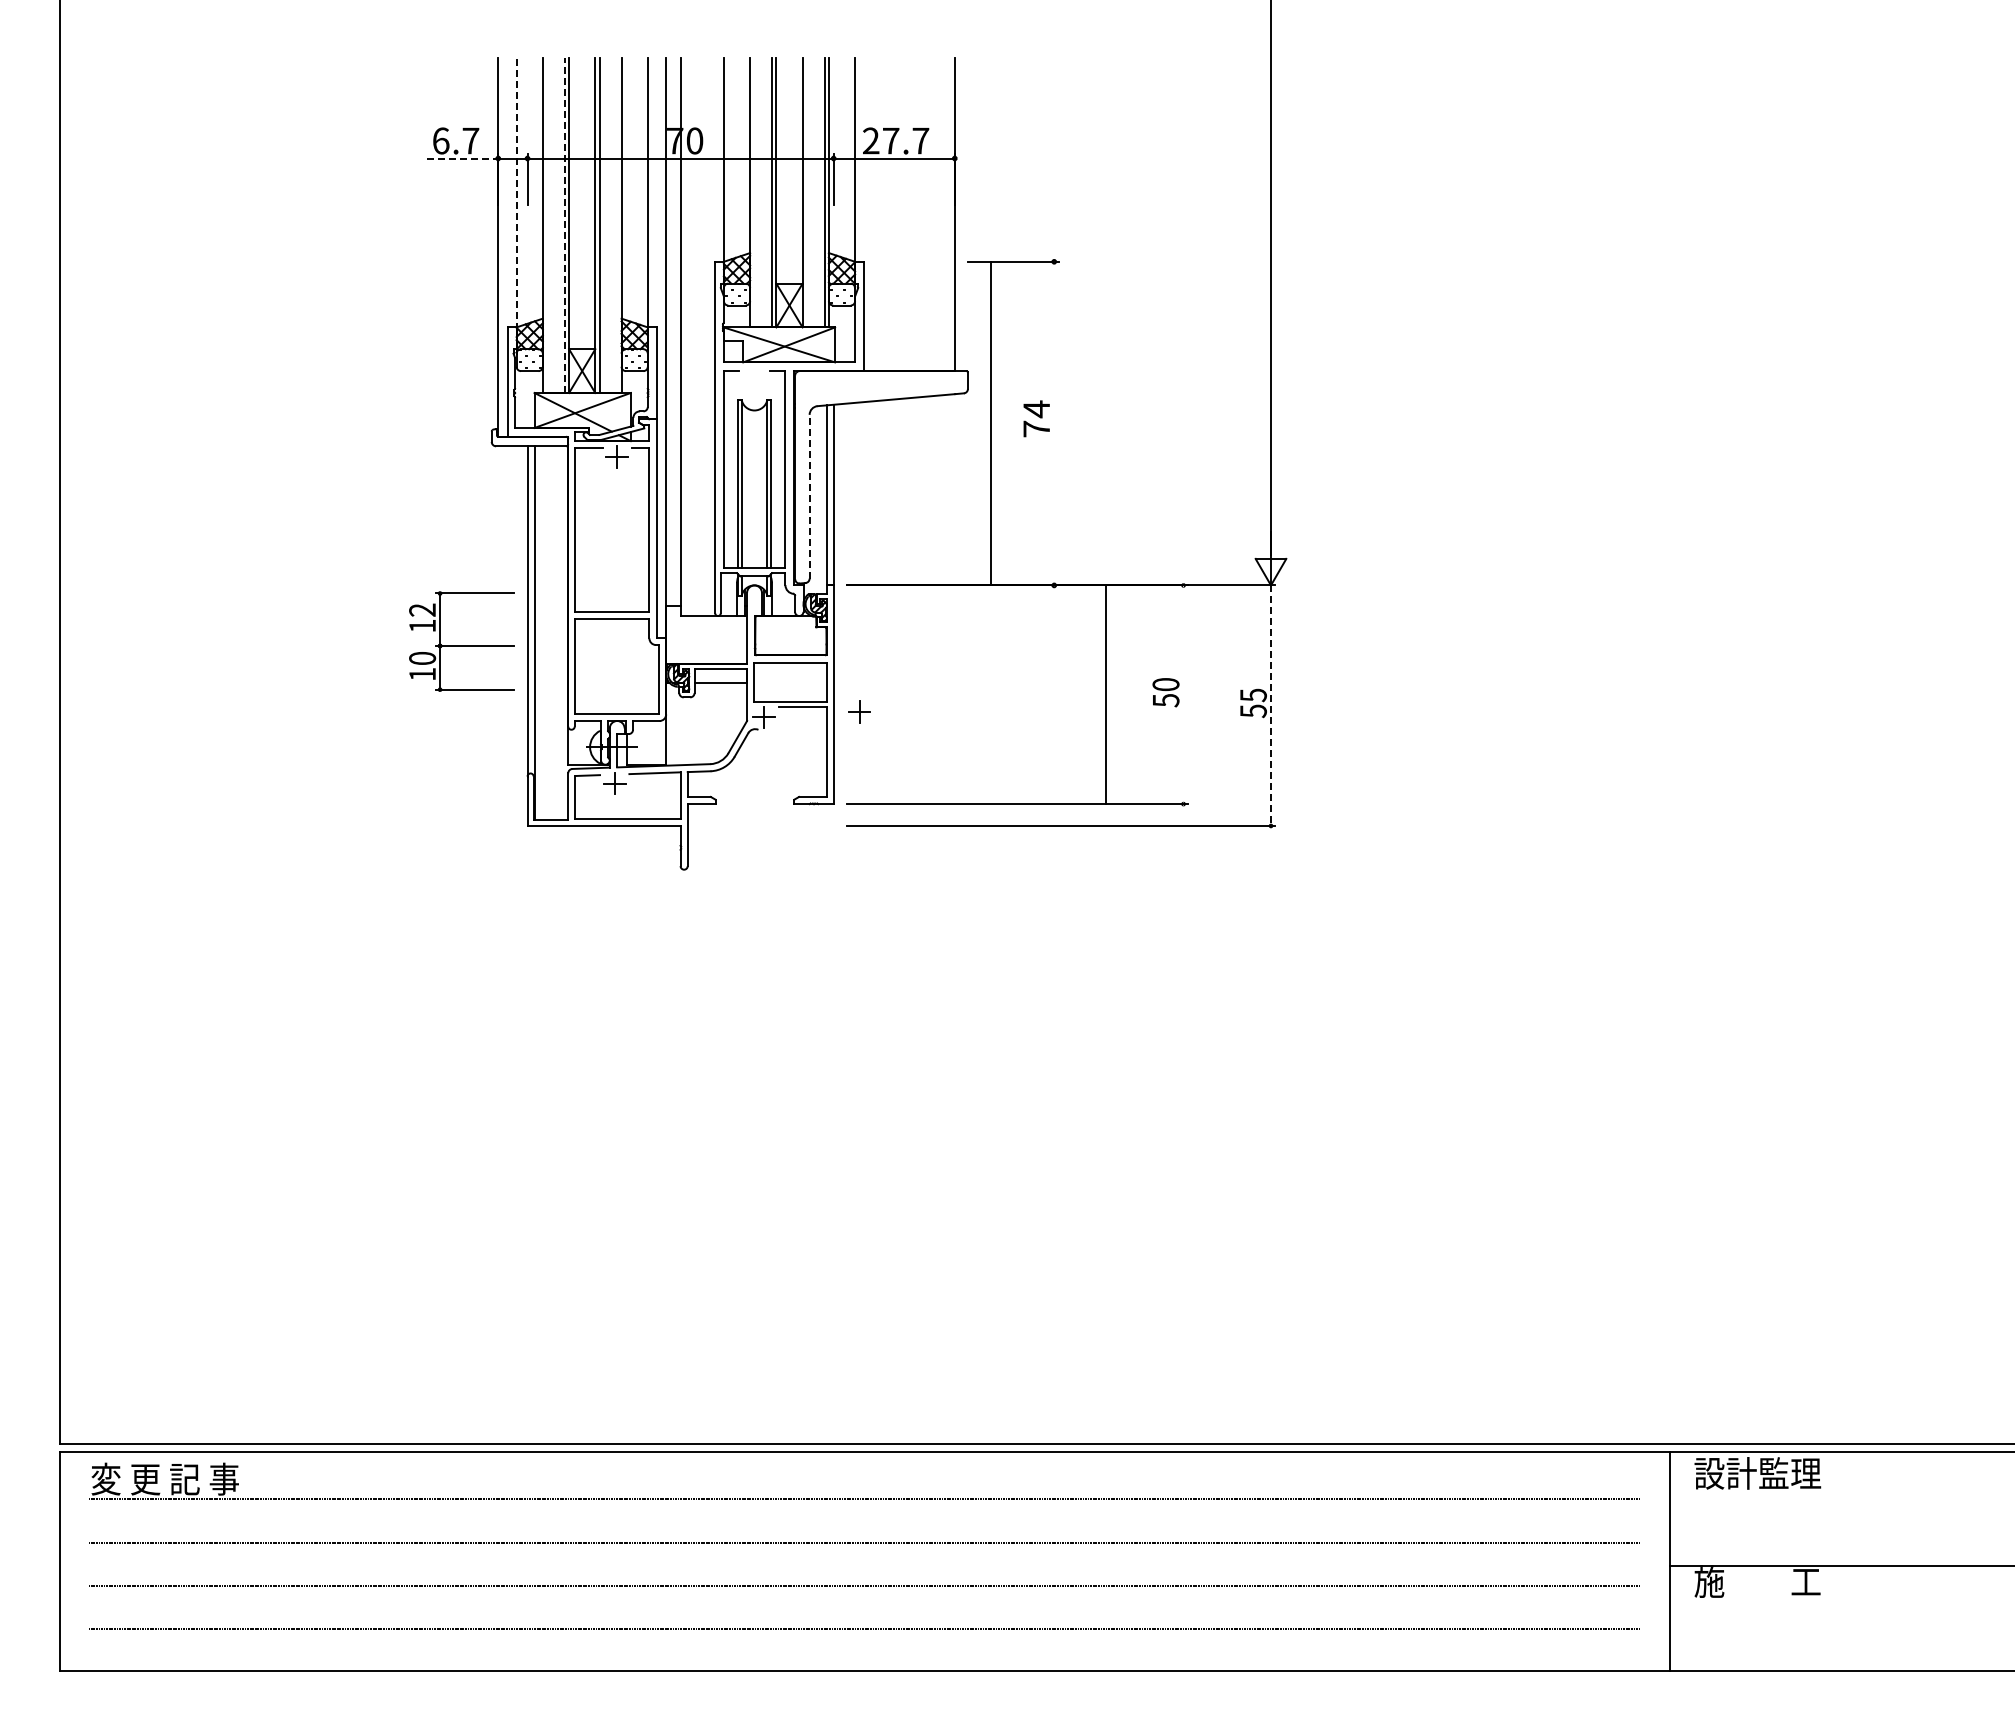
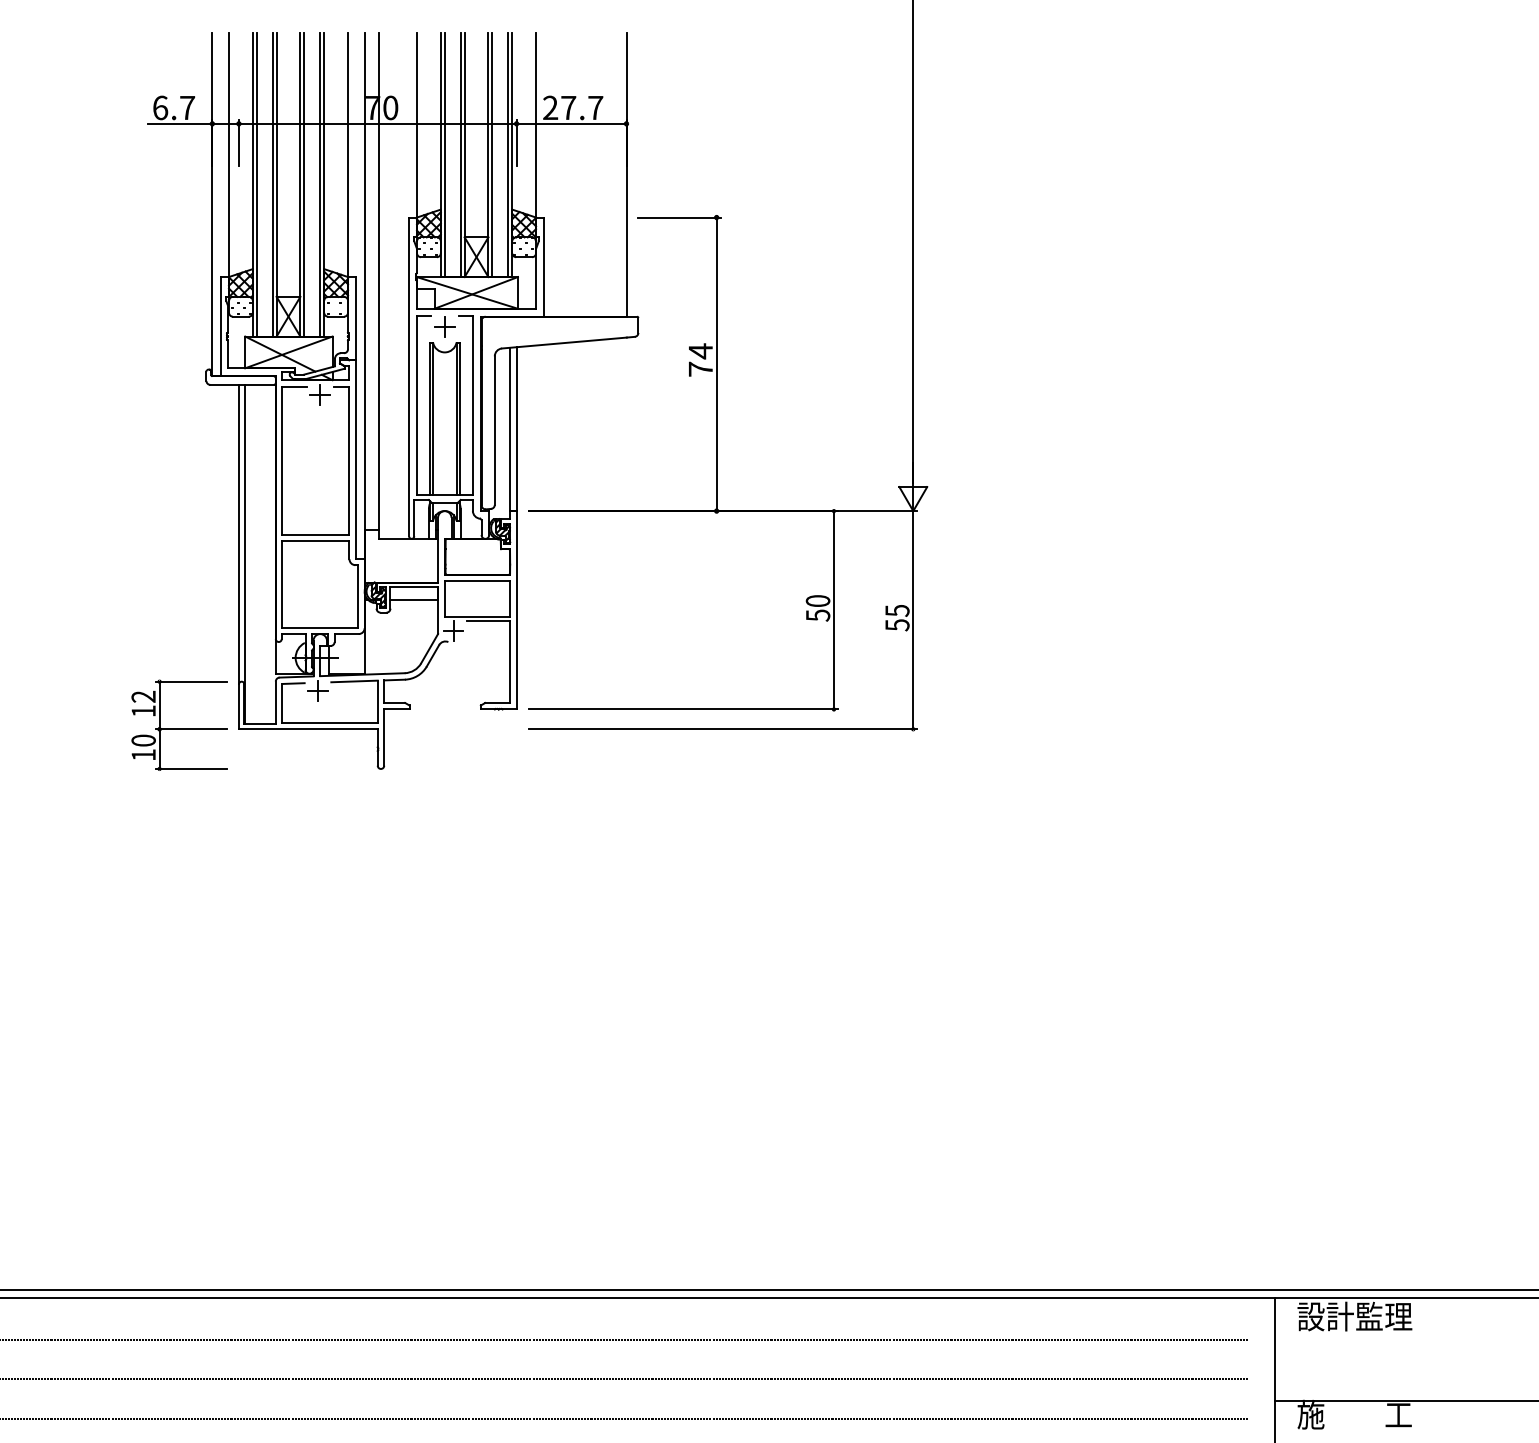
line: (462, 158) -> (179, 123), dashed -> solid
line: (754, 192) -> (444, 154), added
line: (807, 192) -> (492, 154), added
line: (516, 194) -> (228, 156), dashed -> solid
line: (547, 225) -> (257, 184), added
line: (564, 225) -> (272, 184), dashed -> solid
line: (617, 225) -> (320, 184), added
line: (991, 423) -> (716, 364), moved
line: (809, 496) -> (494, 430), dashed -> solid
part: (461, 641) -> (179, 725), moved
line: (1105, 694) -> (833, 610), moved
line: (1271, 706) -> (913, 620), dashed -> solid
part: (859, 711) -> (444, 326), moved

